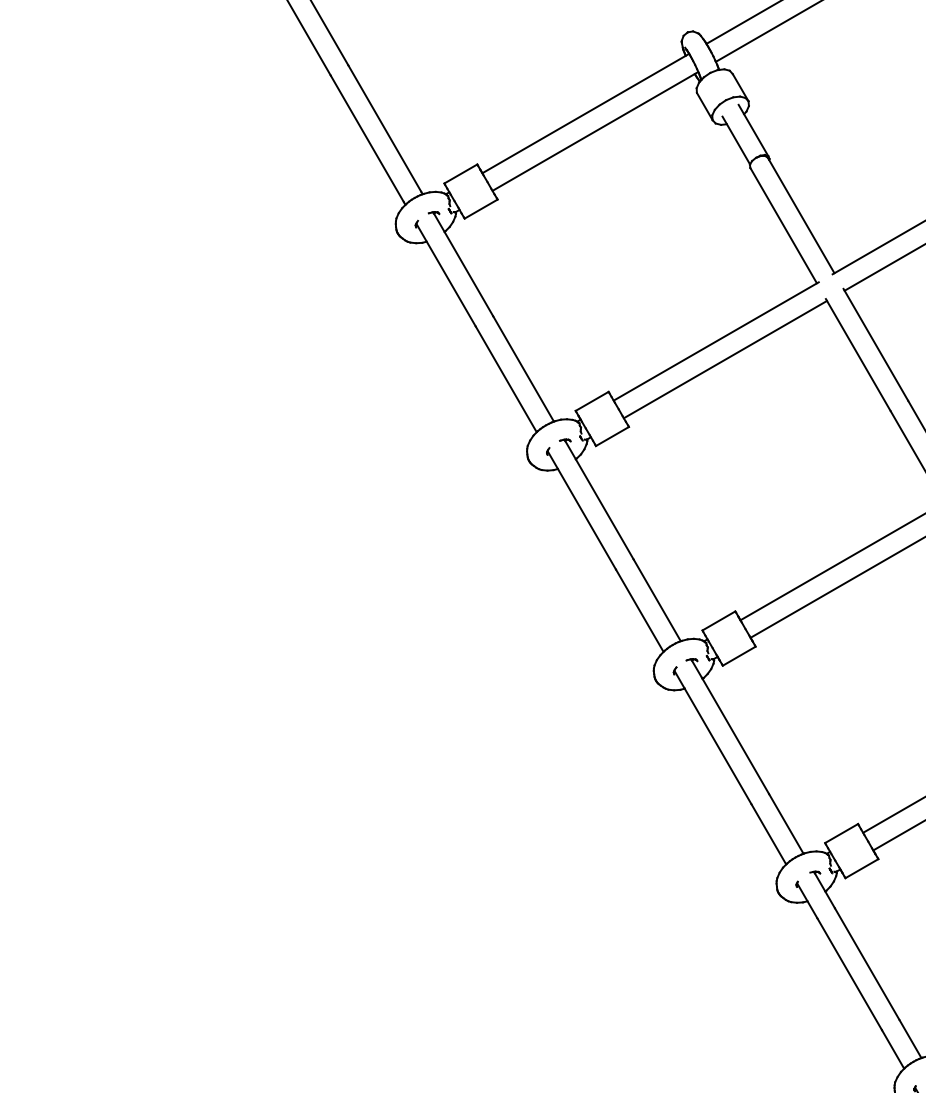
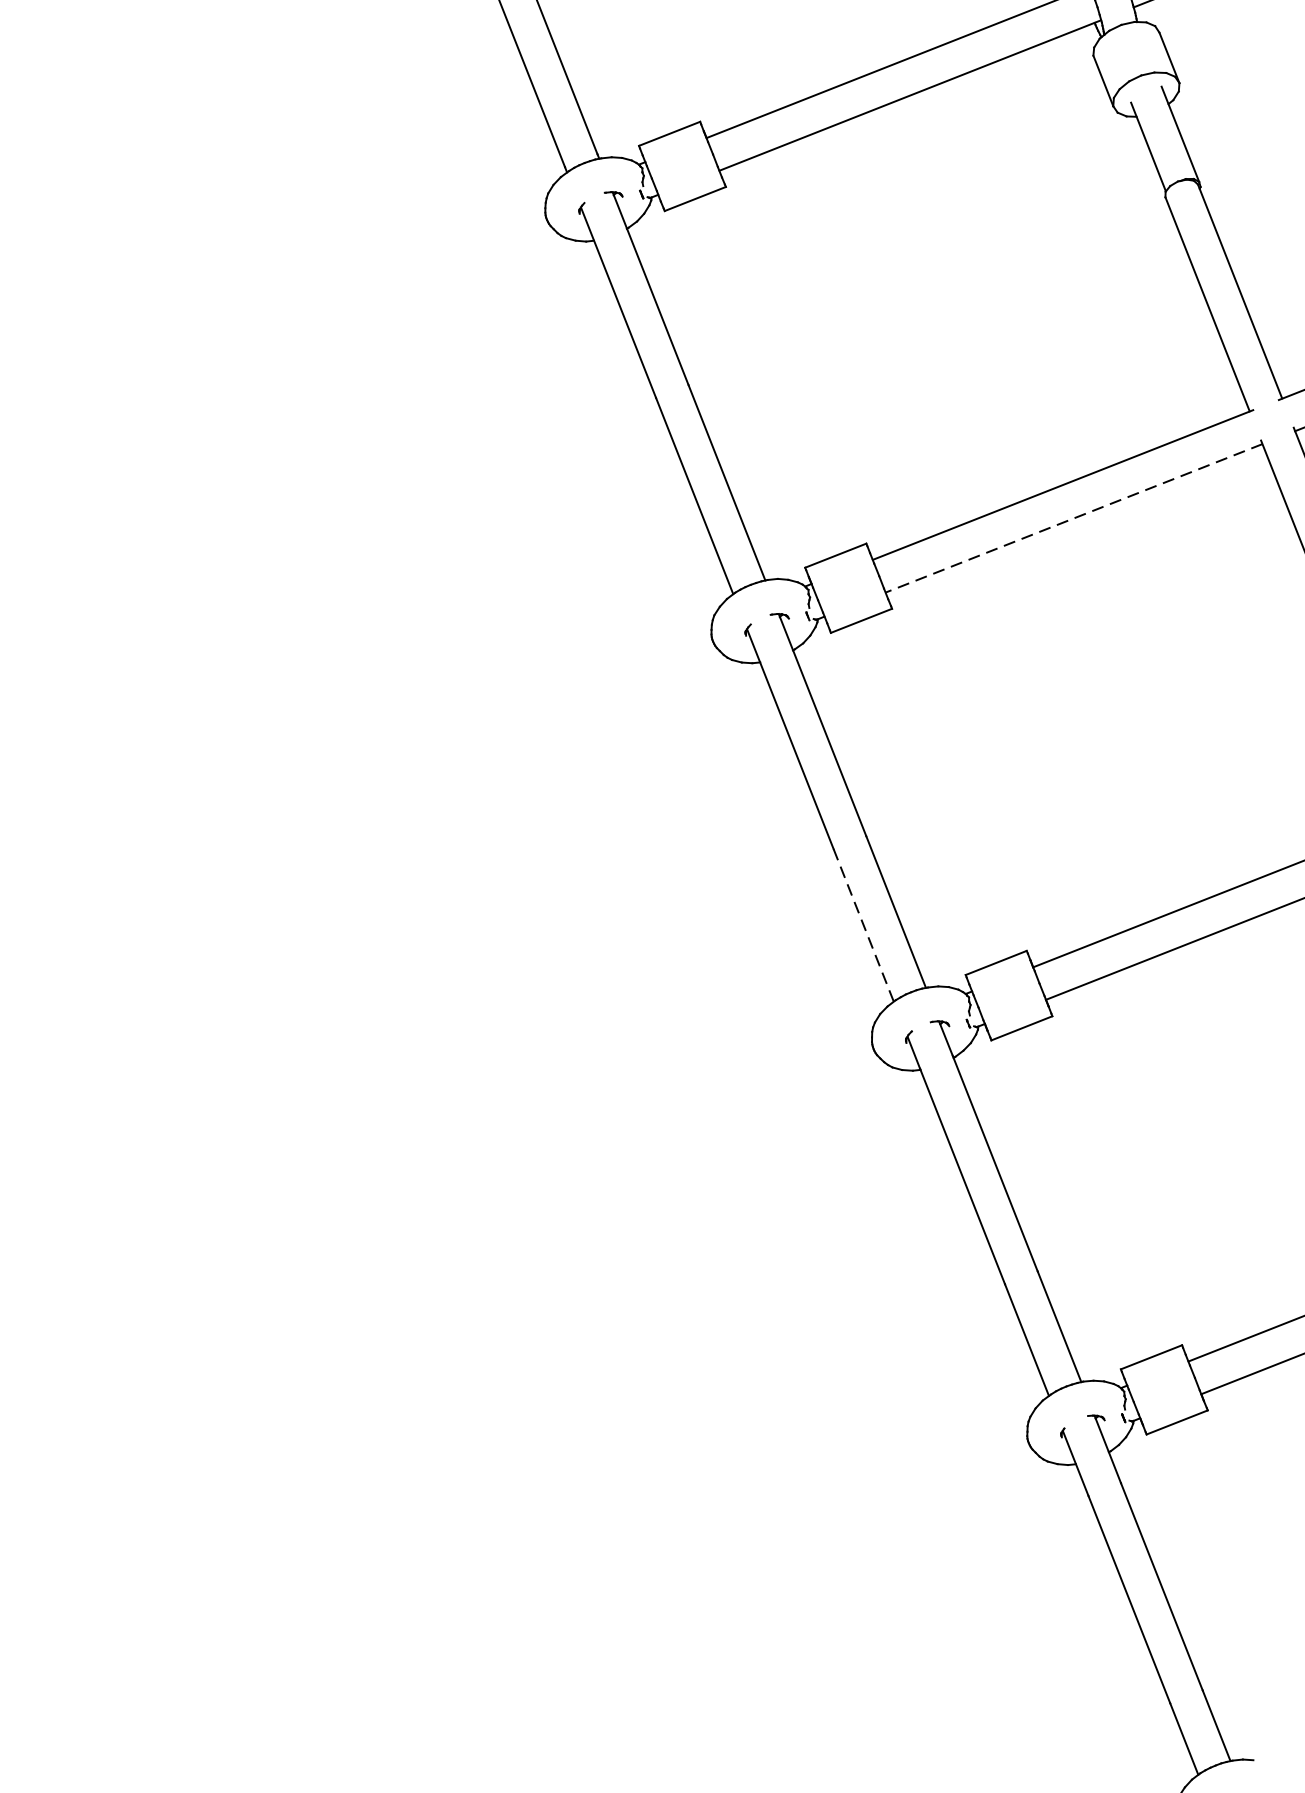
line: (725, 359) -> (1074, 518), solid -> dashed
line: (639, 610) -> (863, 924), solid -> dashed

